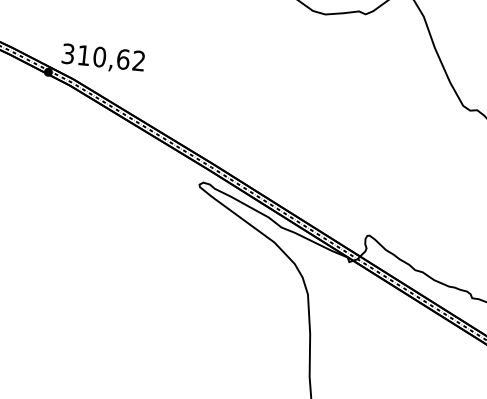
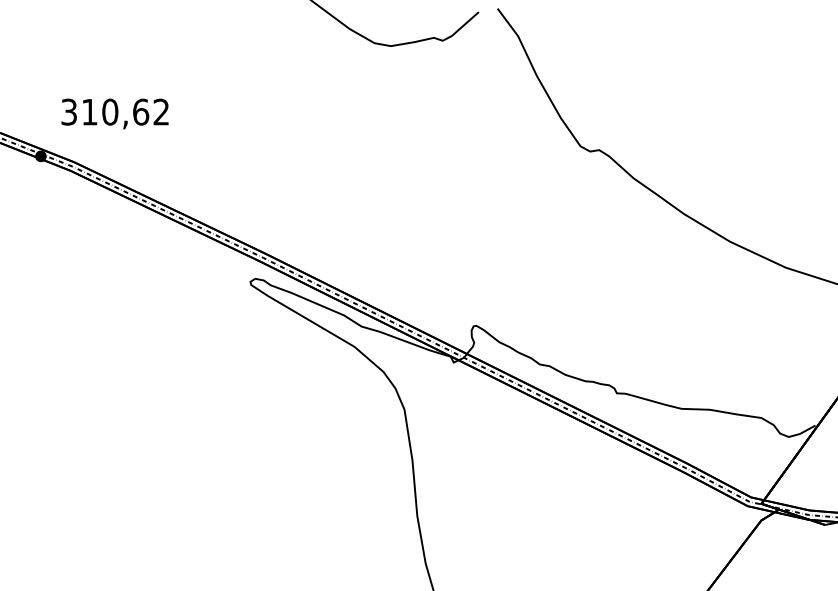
text: (102, 58) -> (114, 113), moved

